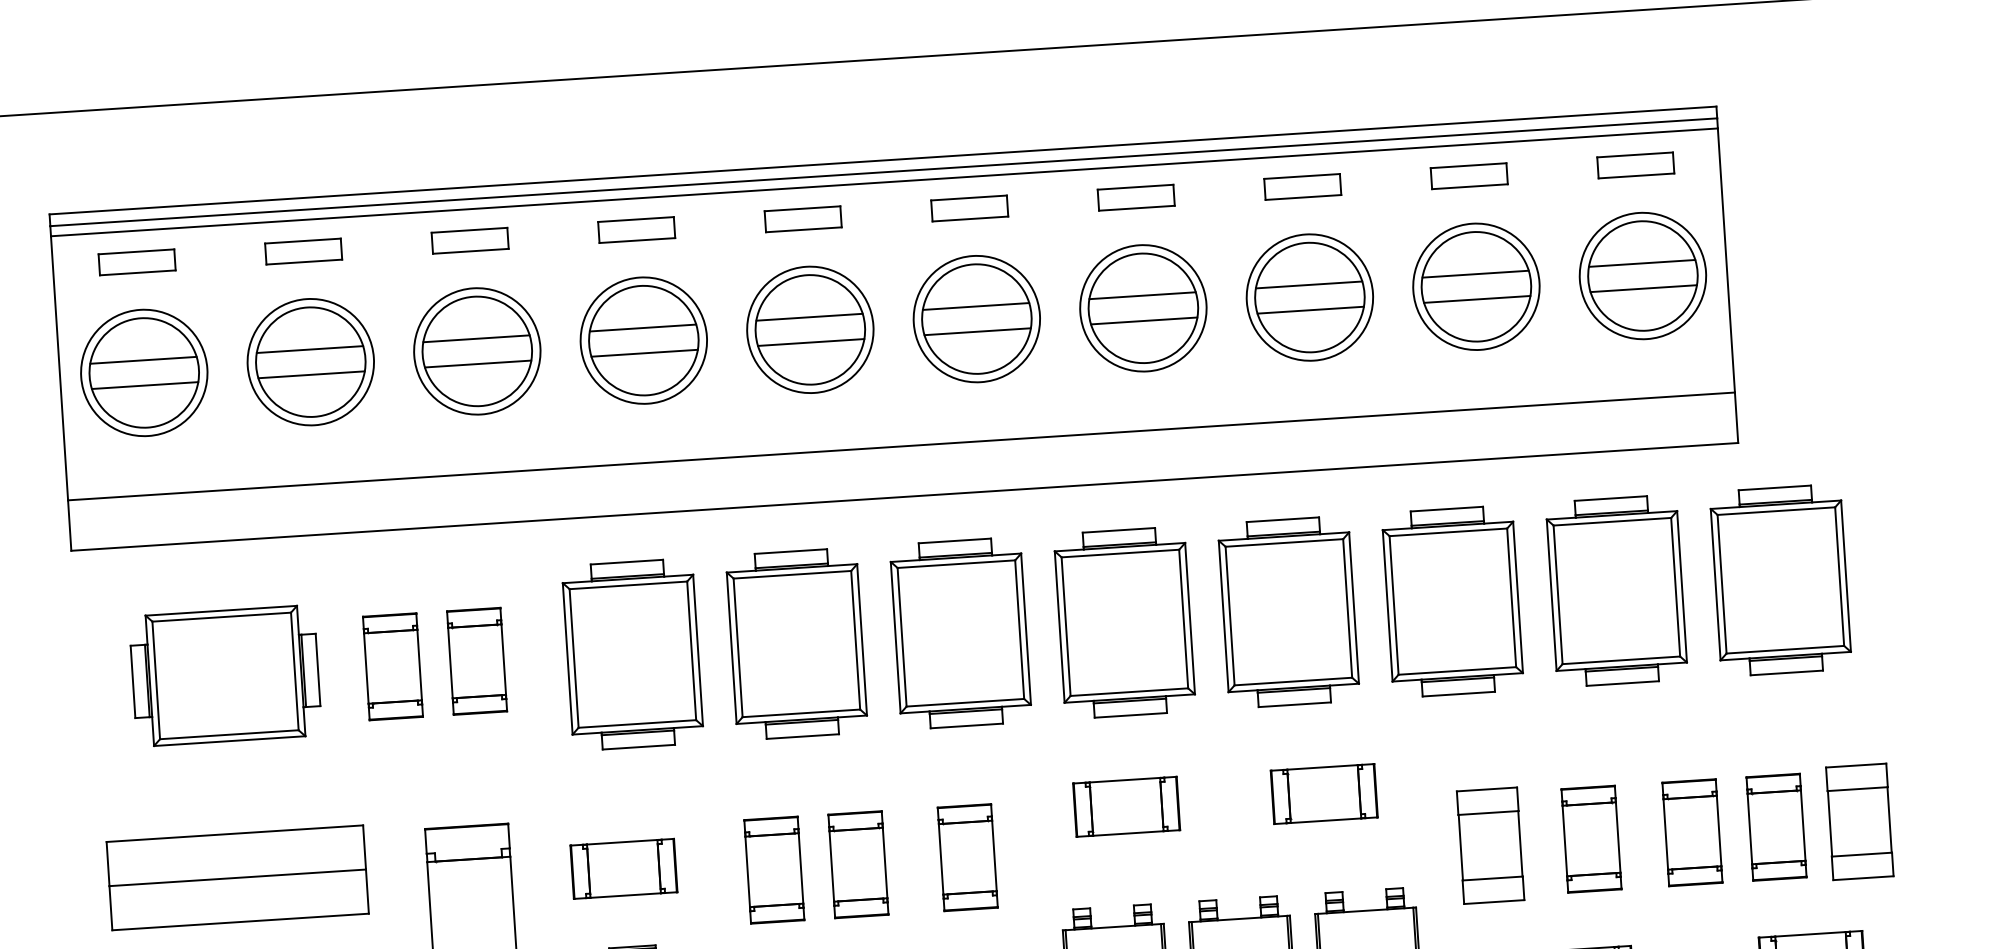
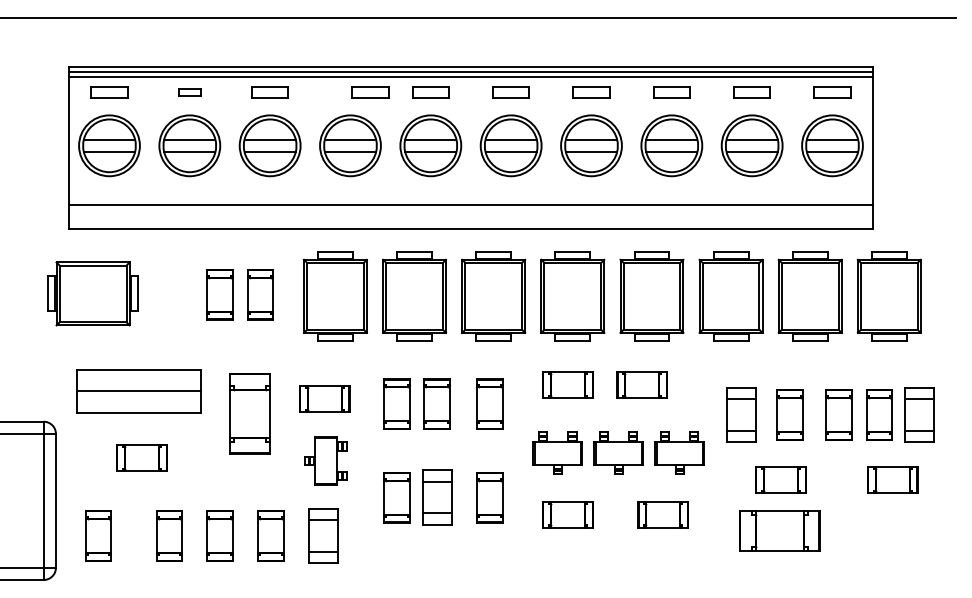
part: (636, 230) -> (370, 92), moved
part: (302, 251) -> (189, 92), size x0.6
part: (224, 675) -> (92, 293), moved
part: (1322, 793) -> (641, 384), moved

